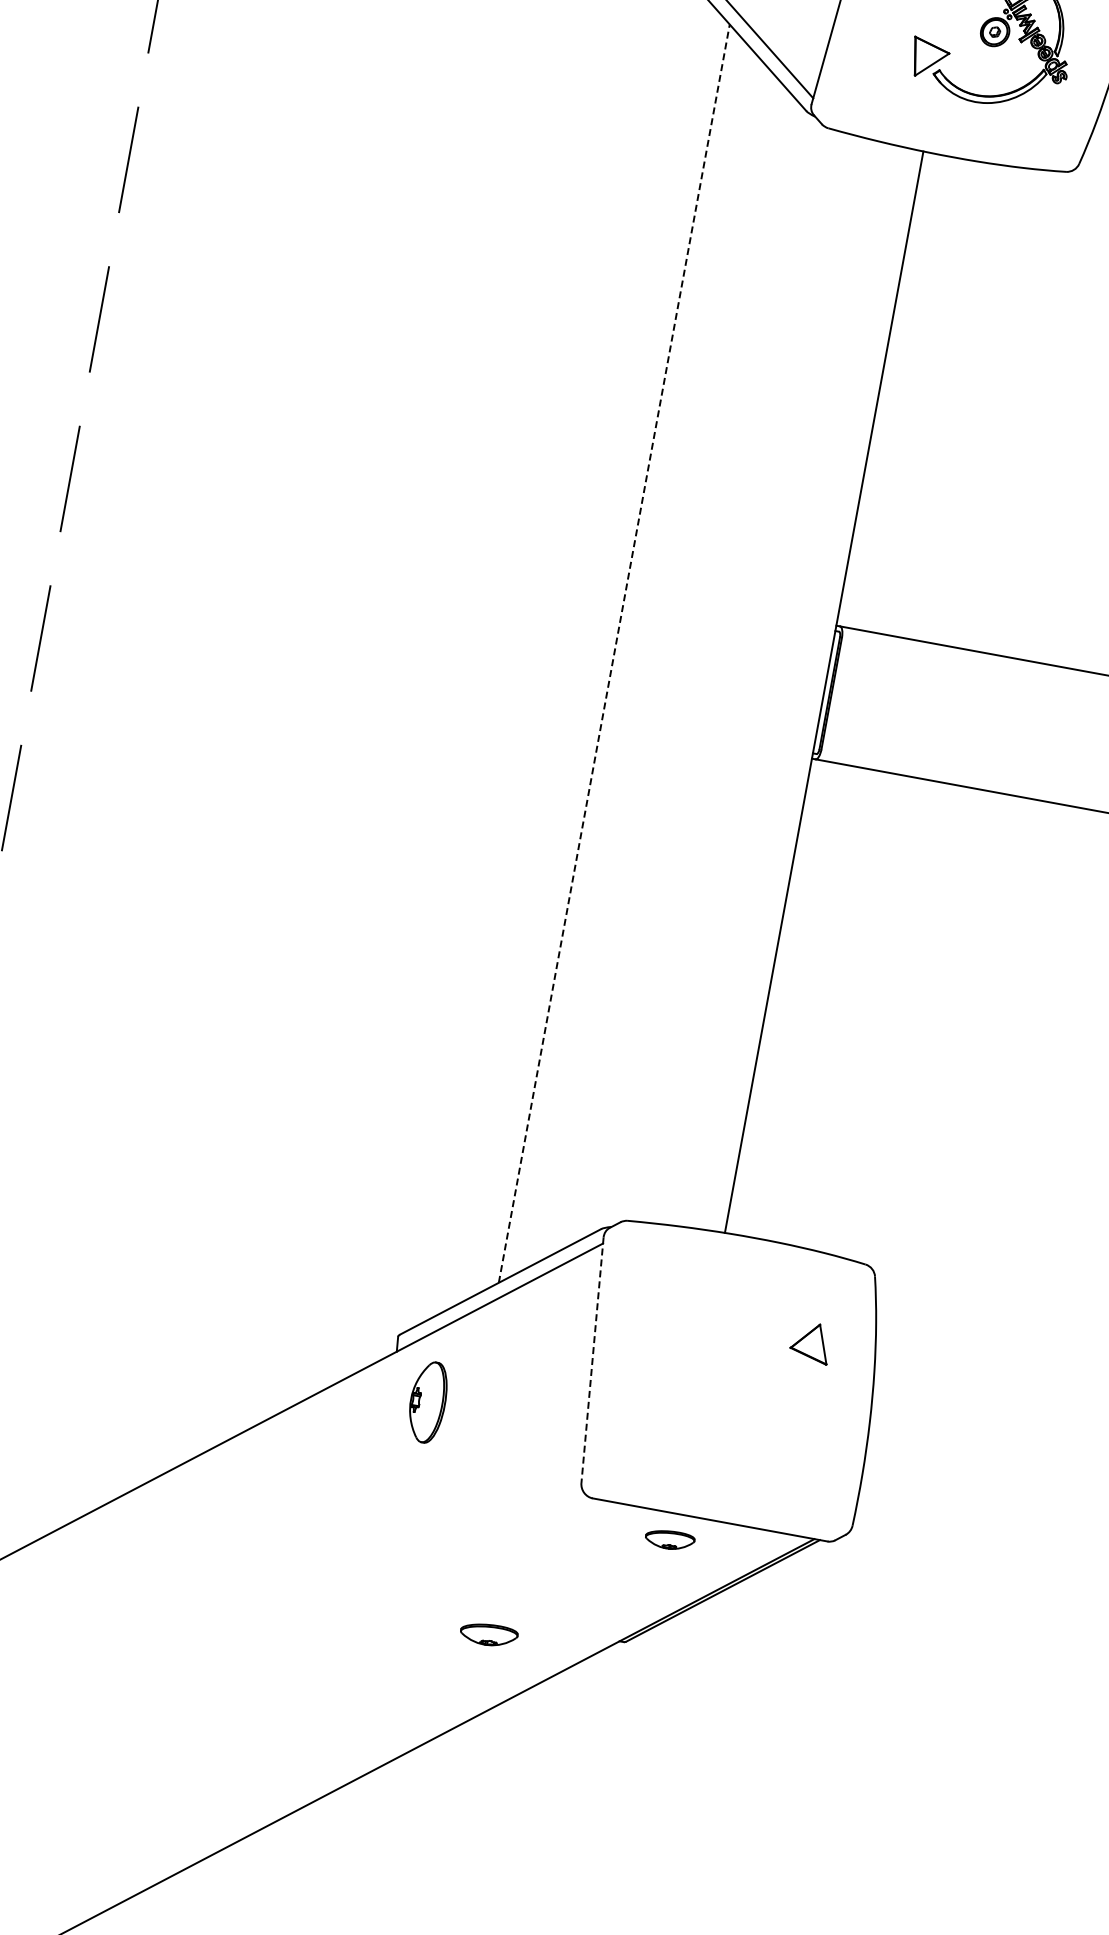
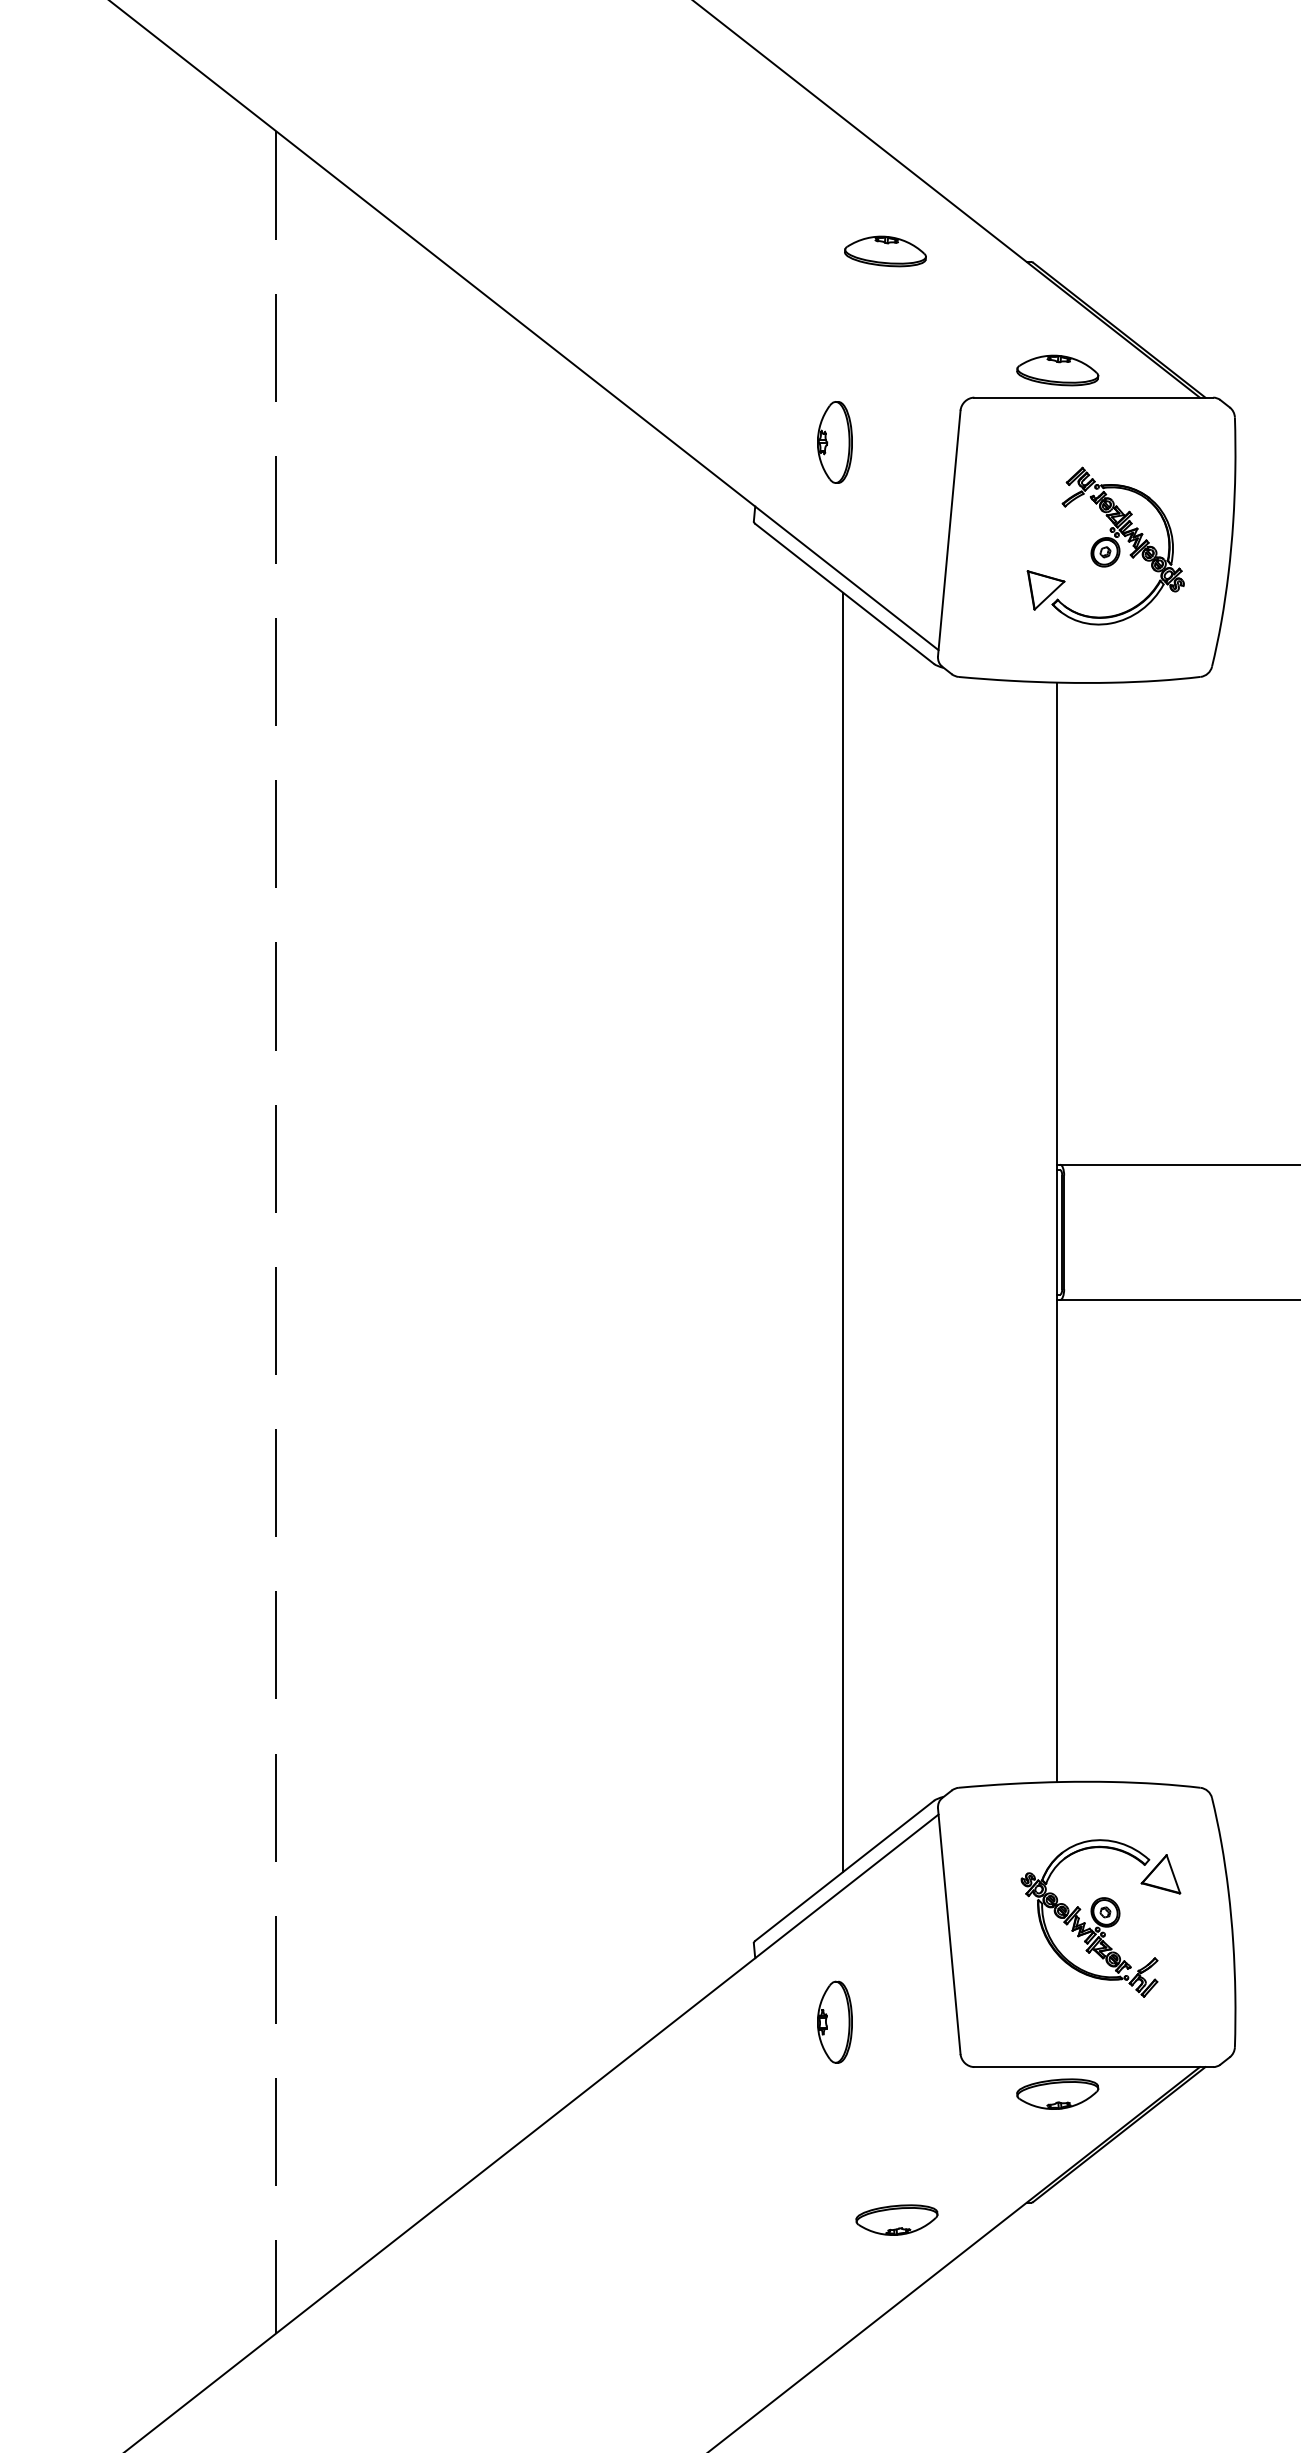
line: (614, 653) -> (843, 1232), dashed -> solid
line: (592, 1360) -> (949, 1931), dashed -> solid
part: (732, 1373) -> (1089, 1918), added
part: (427, 1401) -> (834, 2021), moved
part: (669, 1539) -> (1057, 2093), size x1.67
part: (488, 1634) -> (896, 2219), size x1.43

